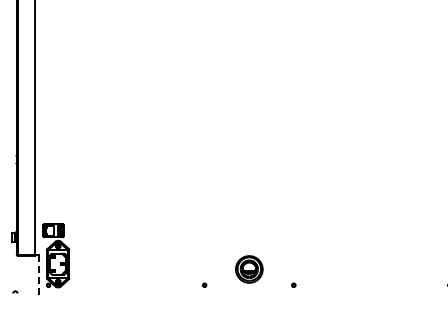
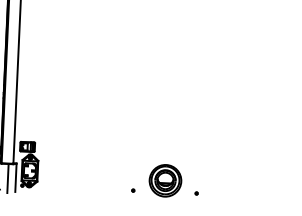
part: (249, 269) -> (165, 180), size x1.67
line: (39, 274) -> (16, 177), dashed -> solid
line: (27, 275) -> (7, 177), added

